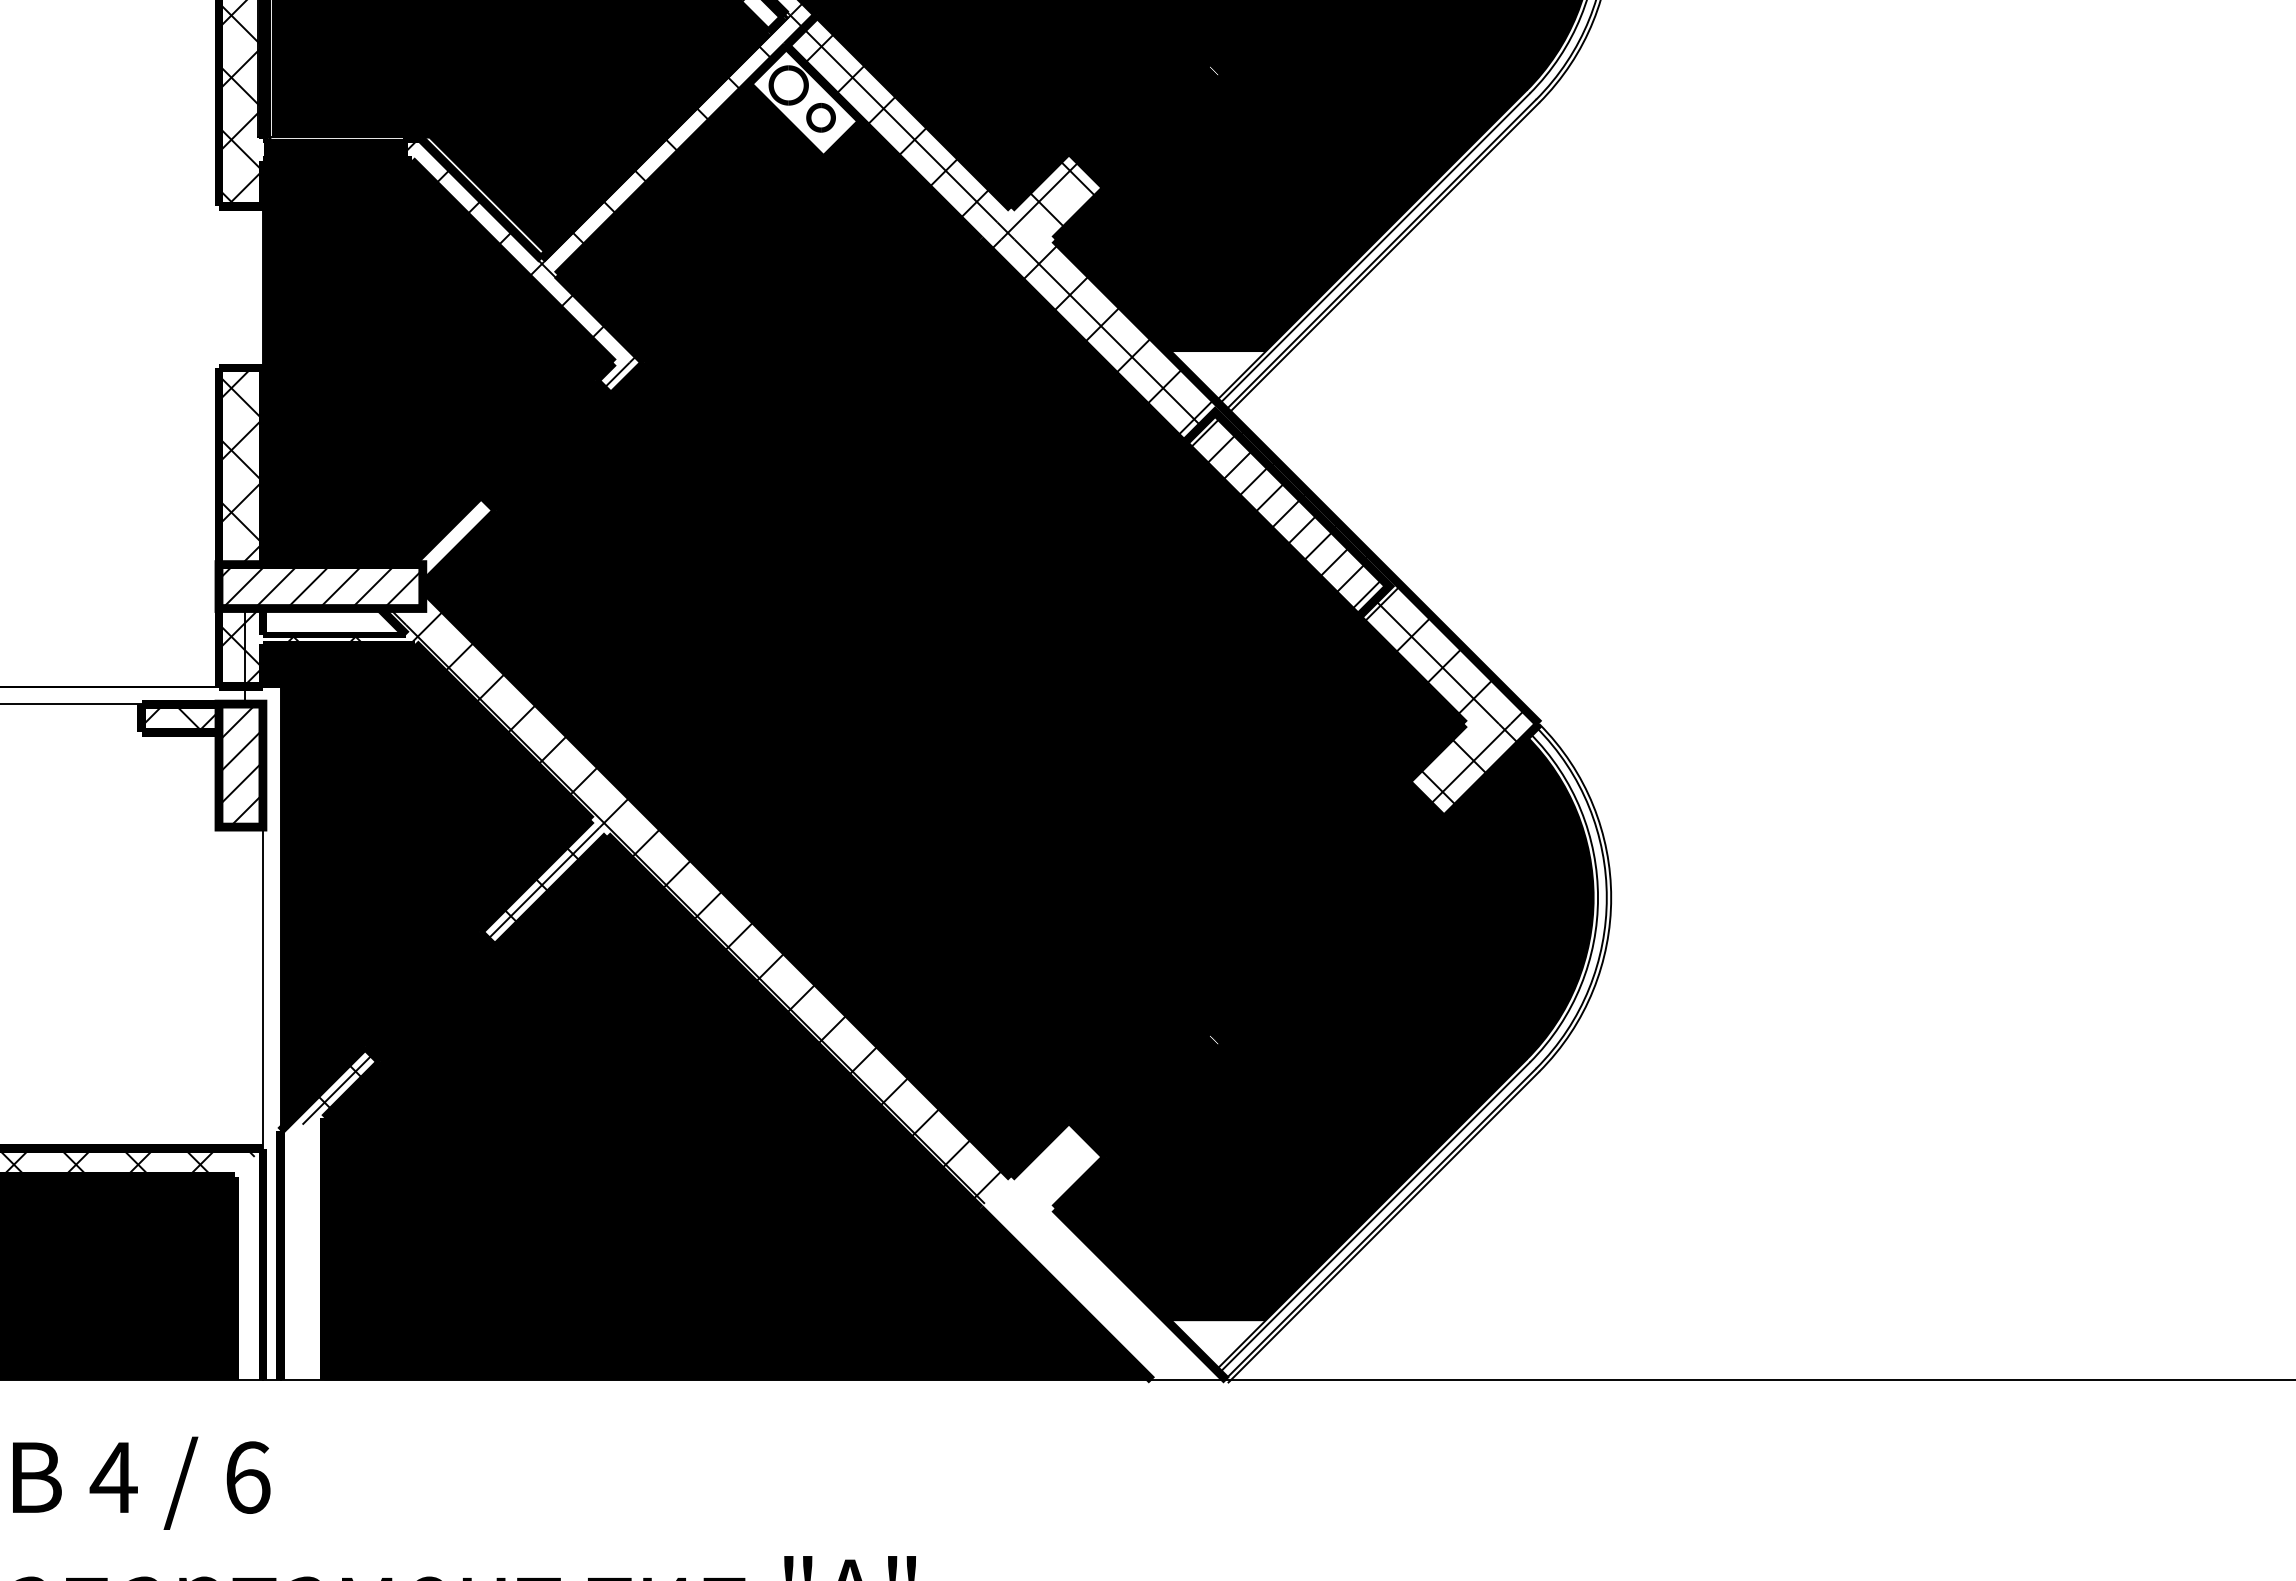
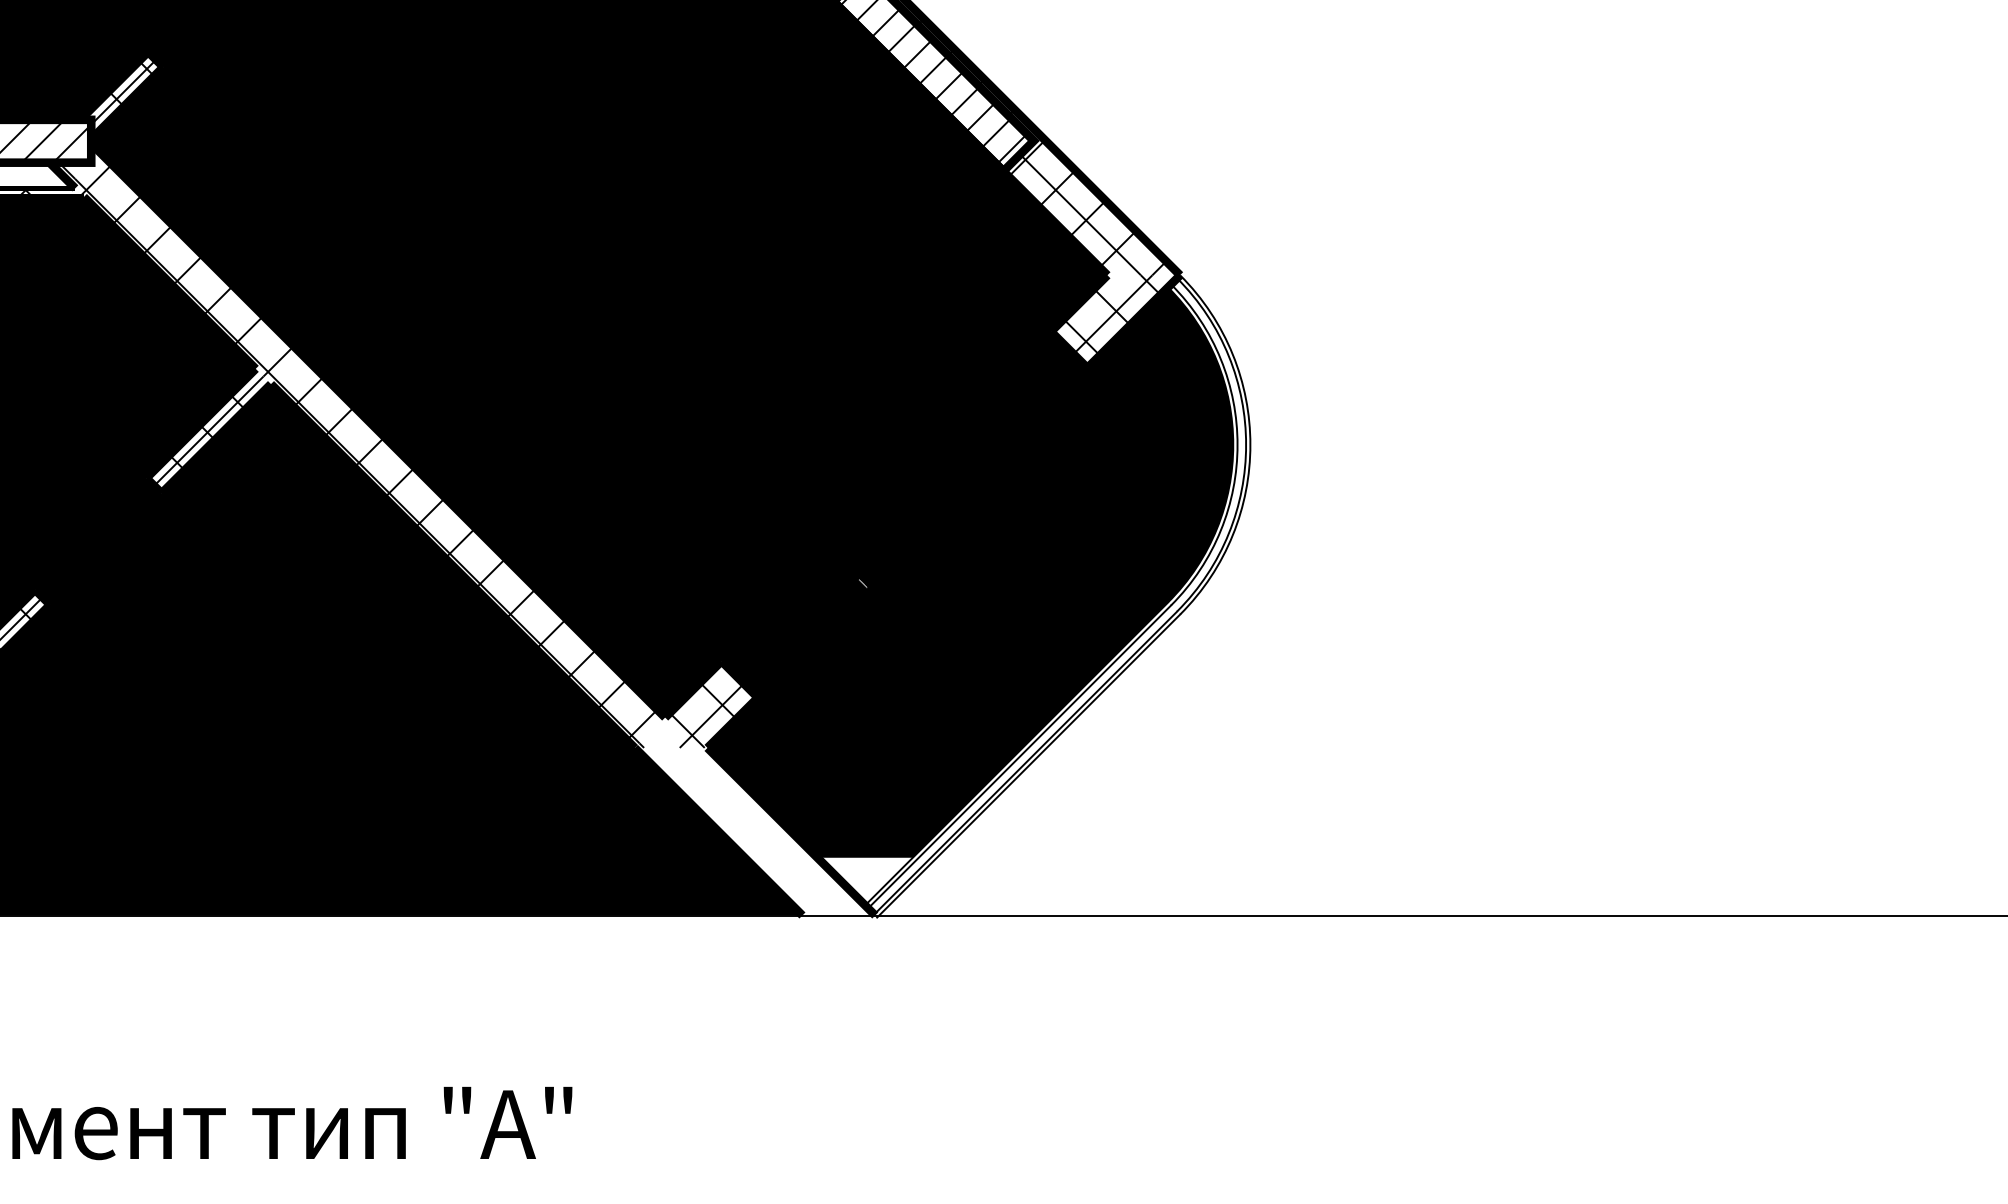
hatch: (457, 535) -> (125, 91), added
hatch: (1037, 1174) -> (690, 714), added

